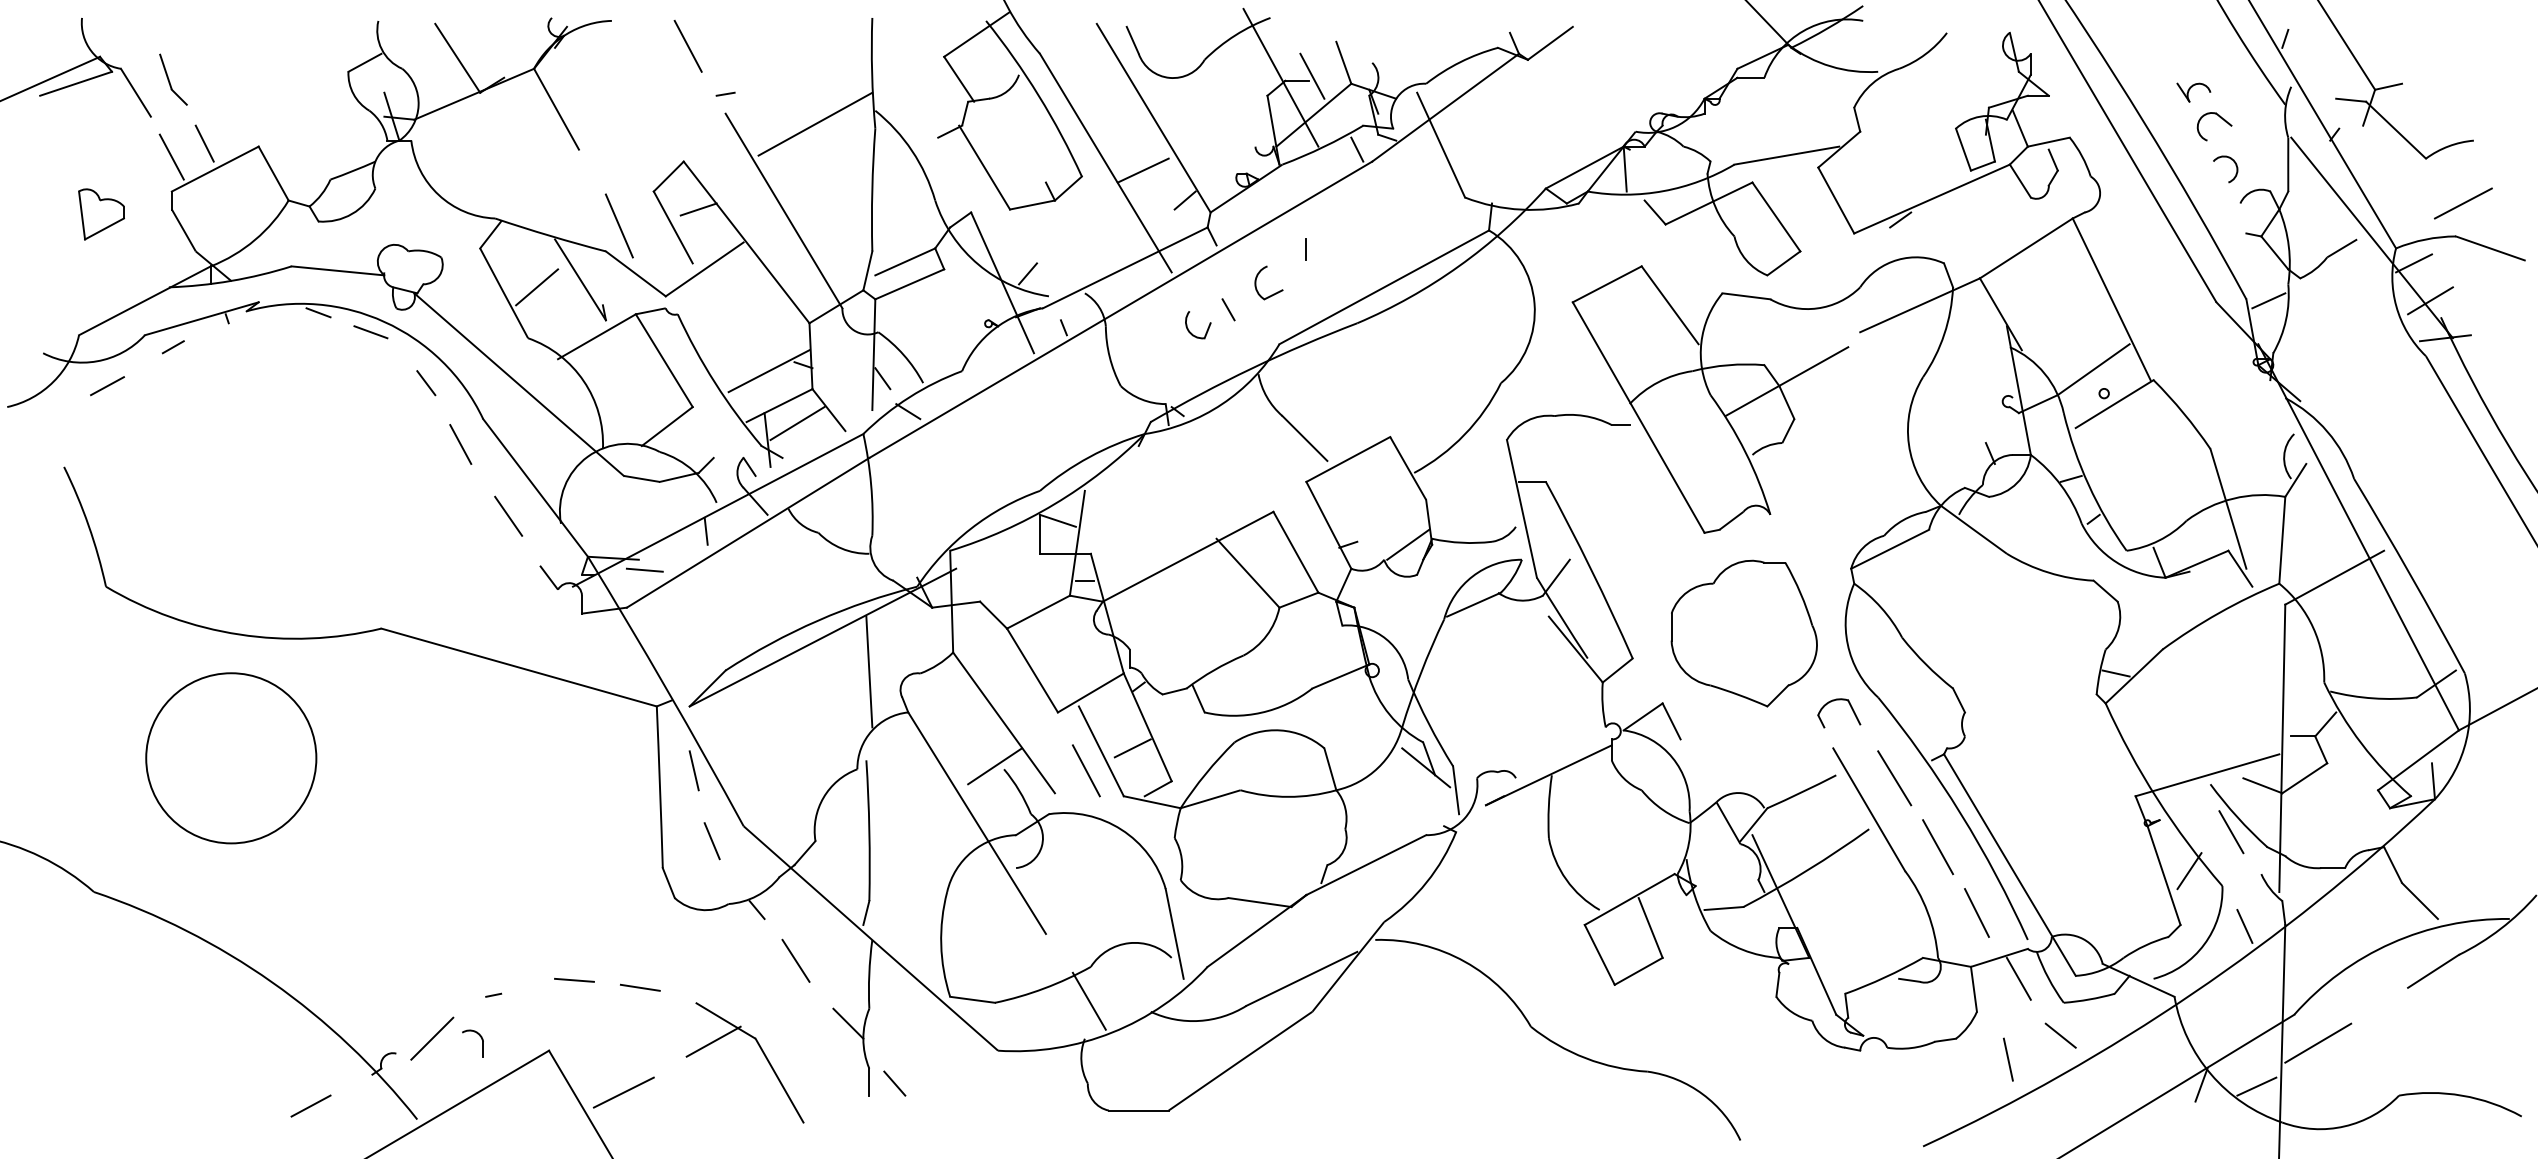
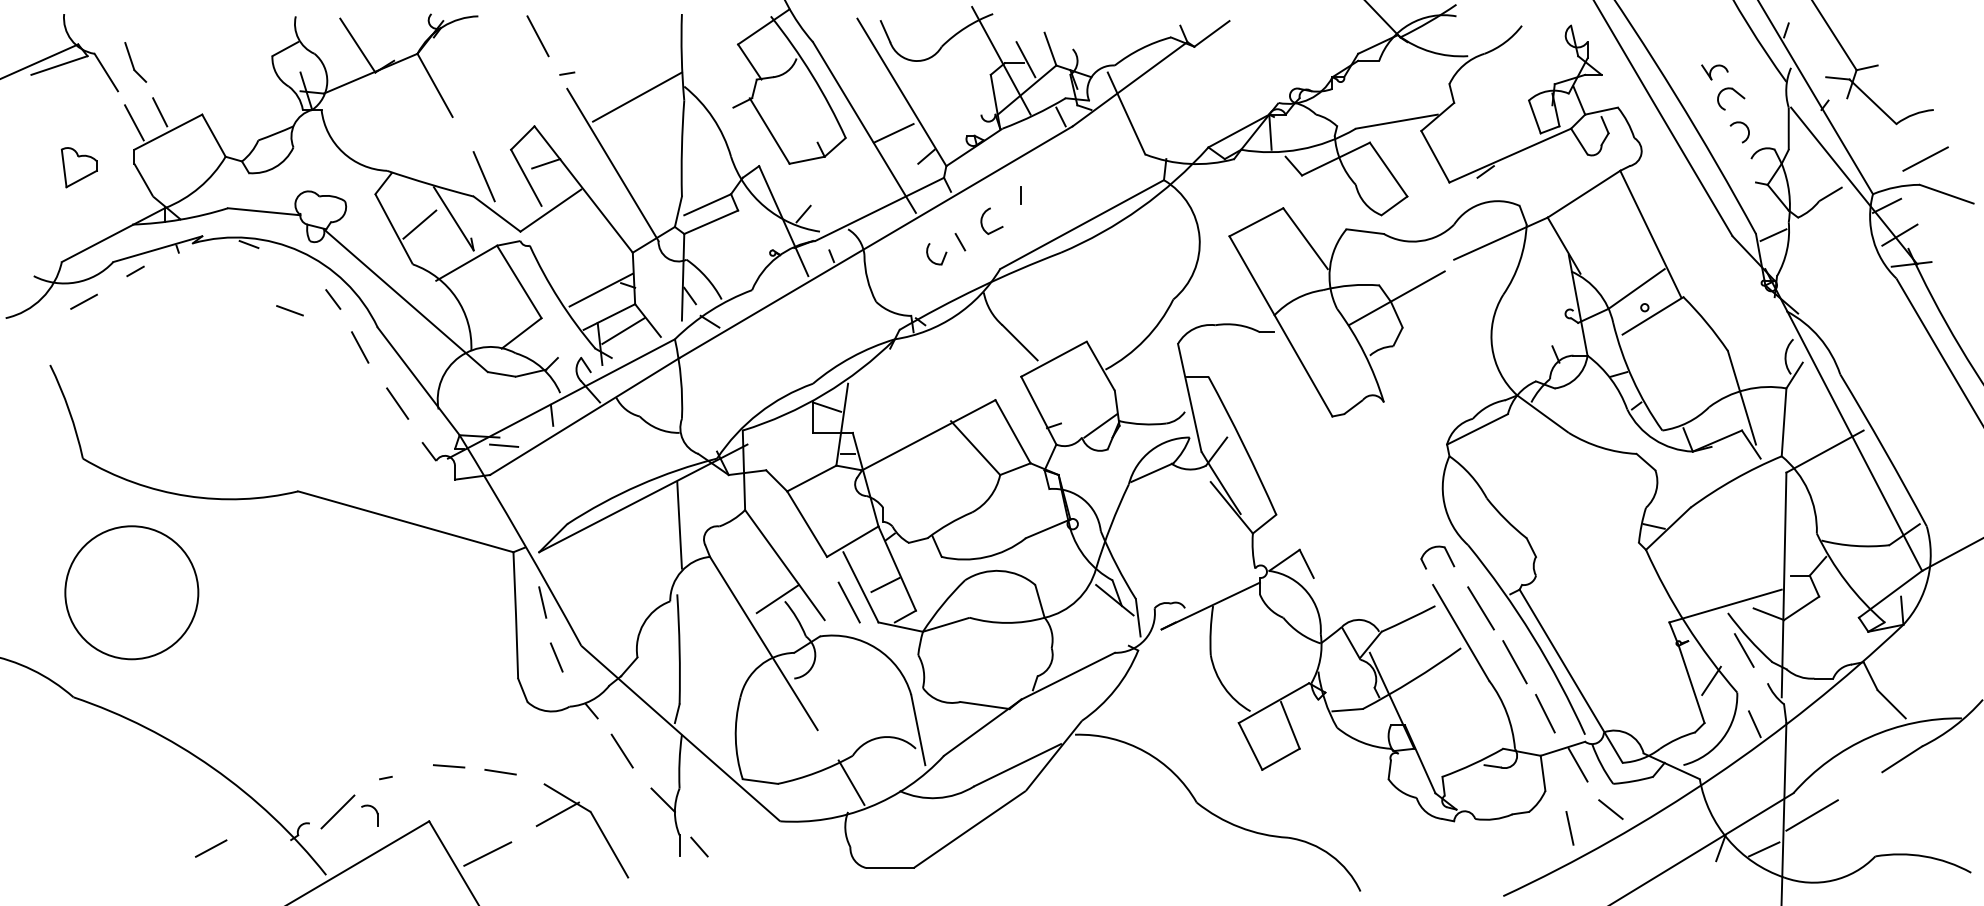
line: (370, 331) -> (289, 310), moved
part: (1744, 633) -> (1363, 495), removed
circle: (230, 757) -> (131, 592), moved
line: (311, 1105) -> (211, 848), moved

